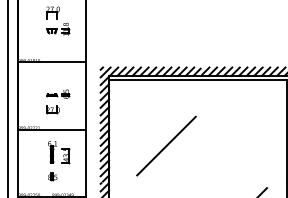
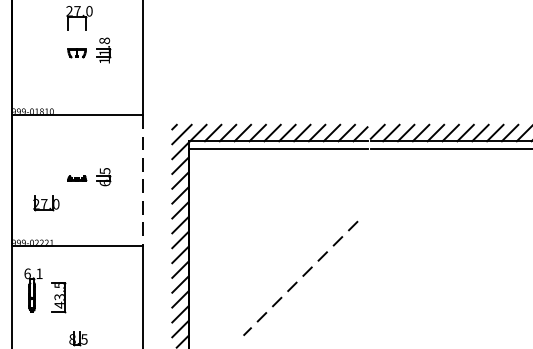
line: (85, 96) -> (142, 181), solid -> dashed
part: (52, 109) -> (44, 202), moved
line: (166, 146) -> (300, 279), solid -> dashed
part: (59, 152) -> (46, 290), moved

